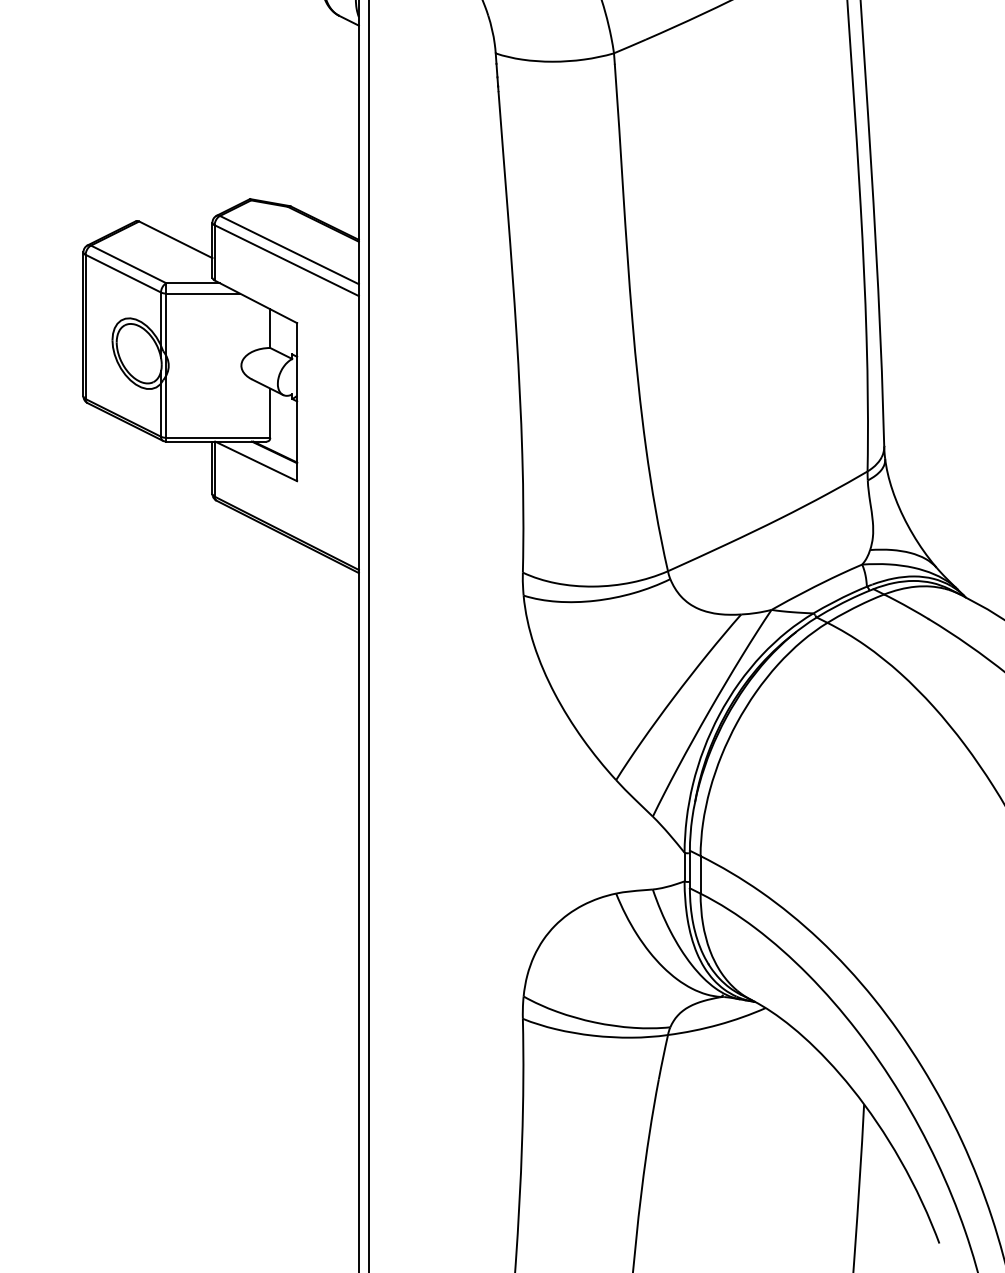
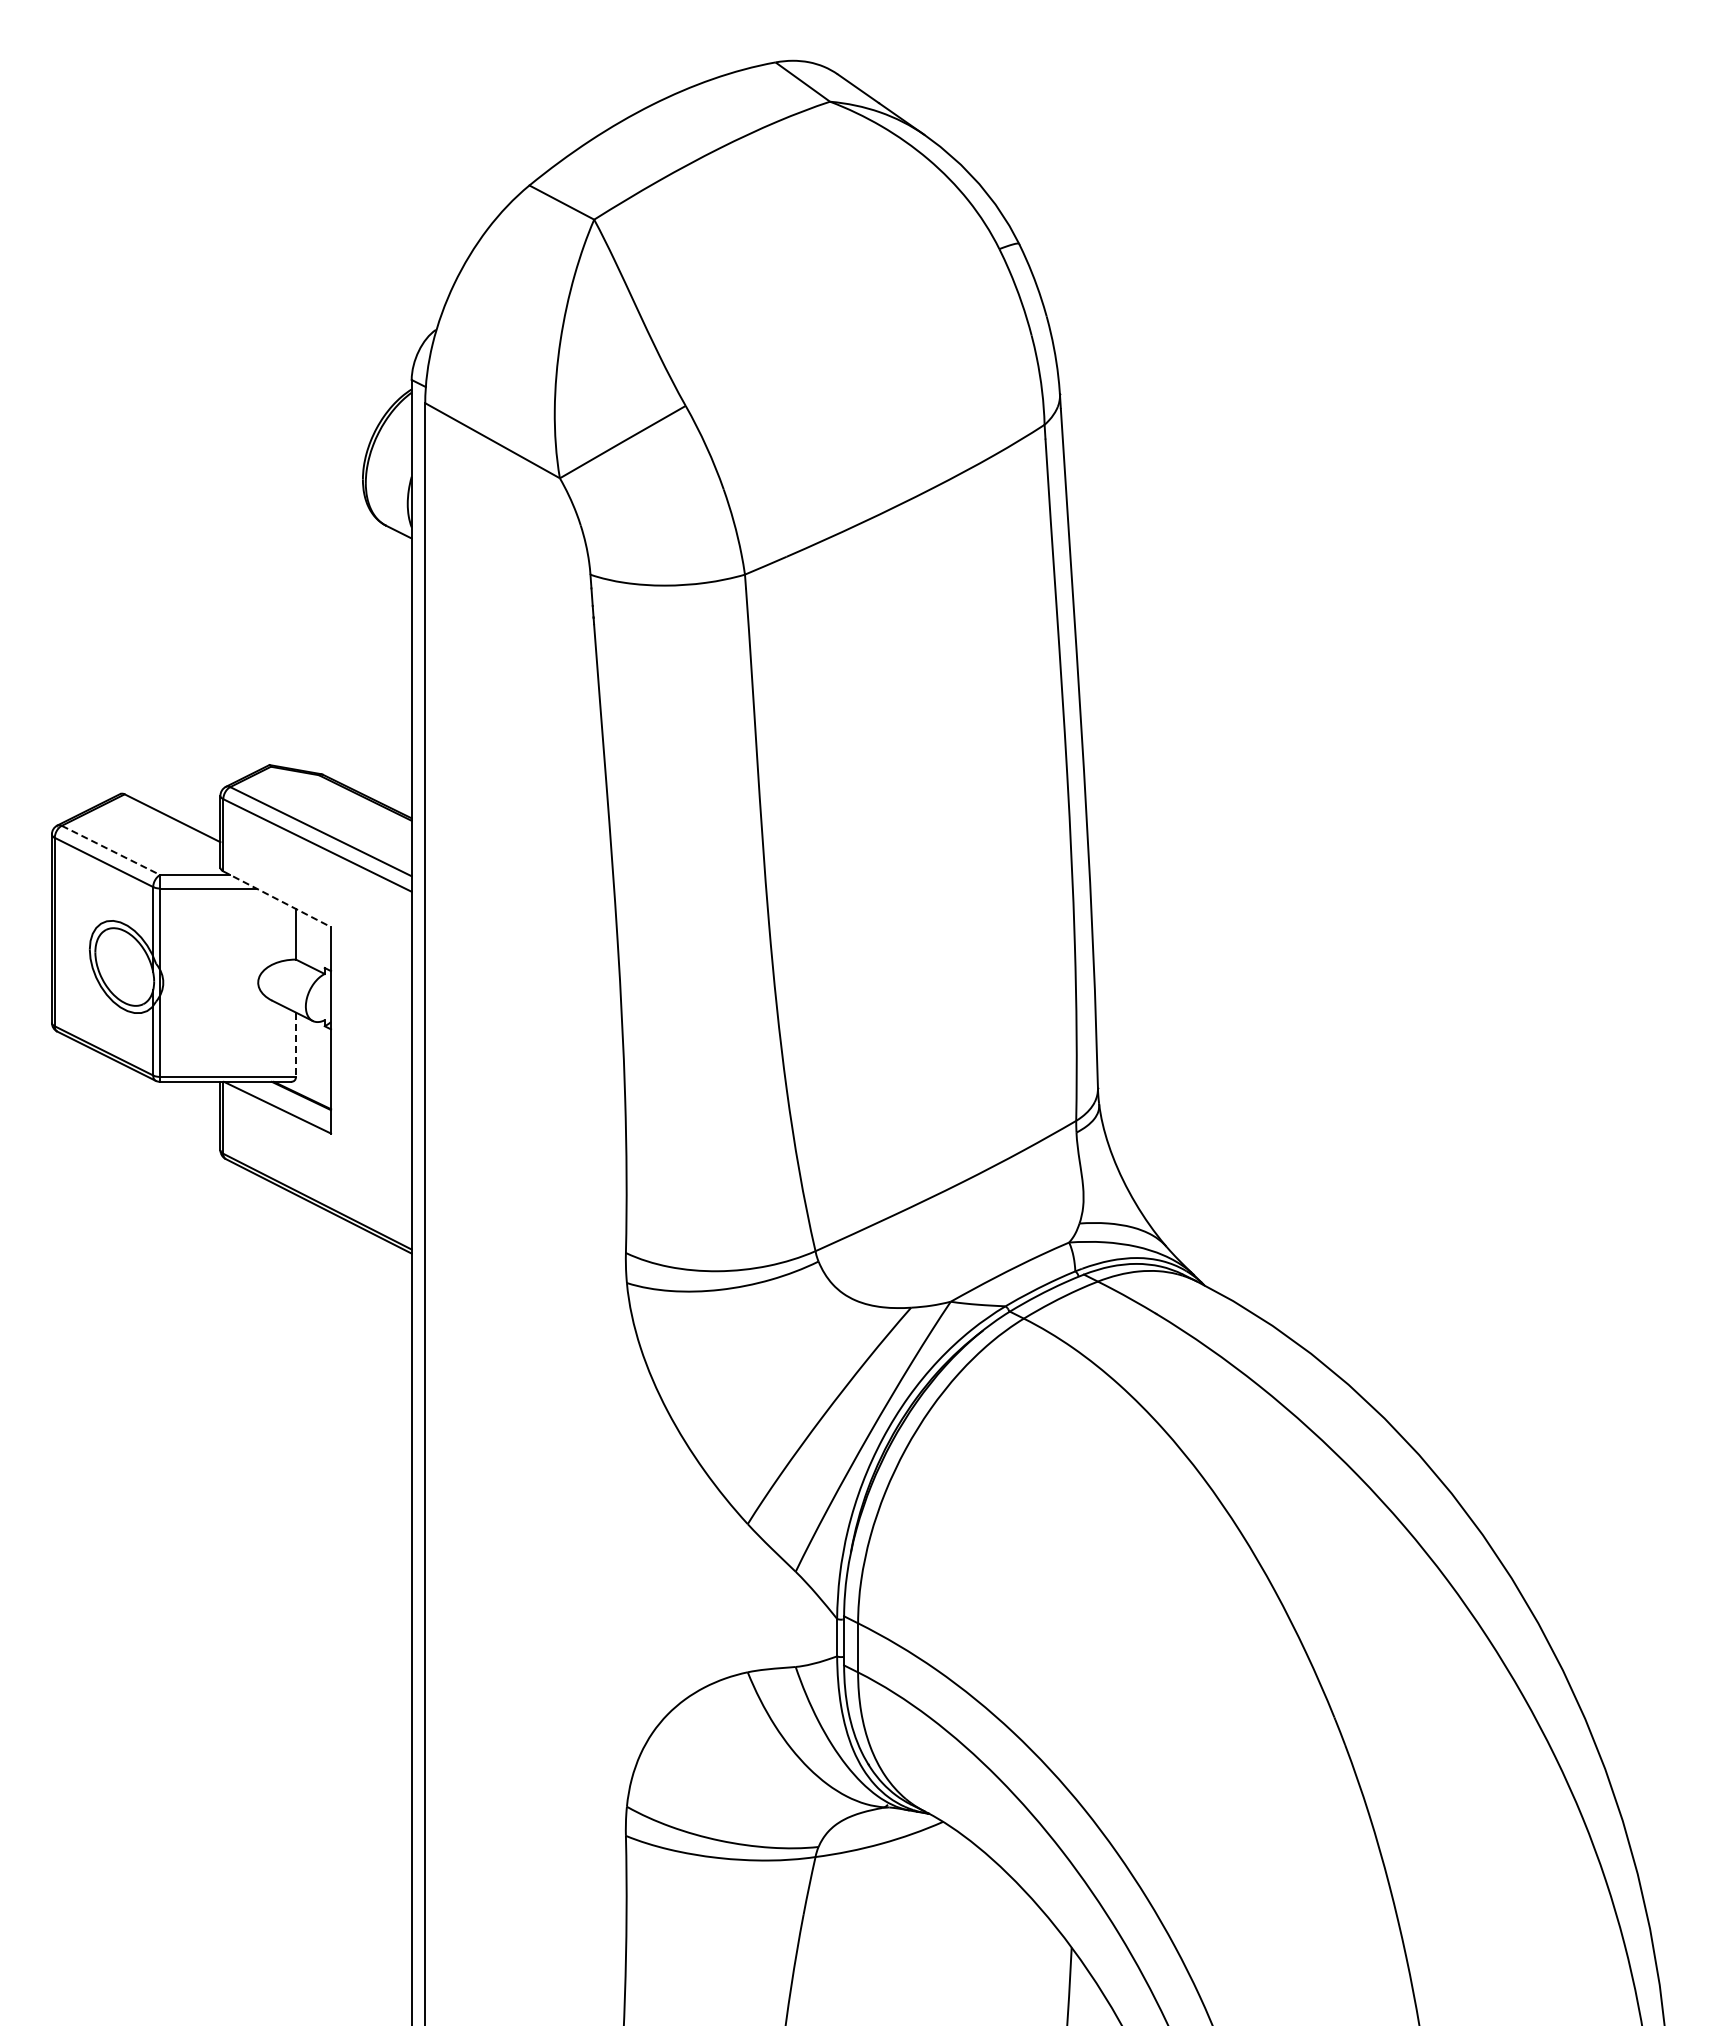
line: (129, 264) -> (111, 850), solid -> dashed
line: (256, 302) -> (277, 899), solid -> dashed
line: (269, 413) -> (295, 1045), solid -> dashed

